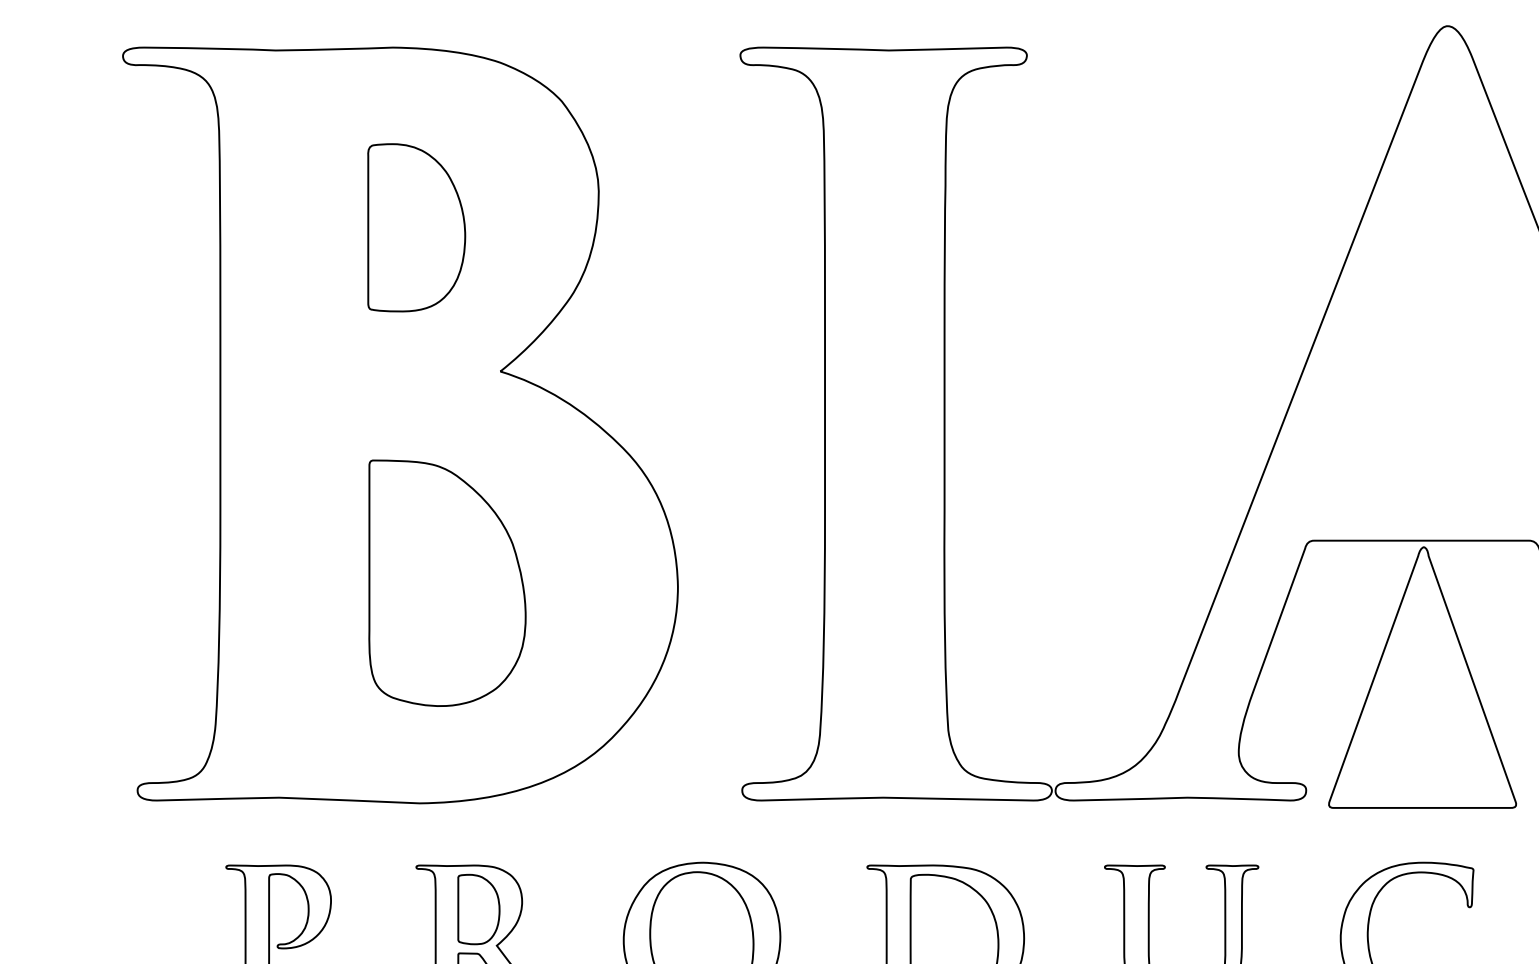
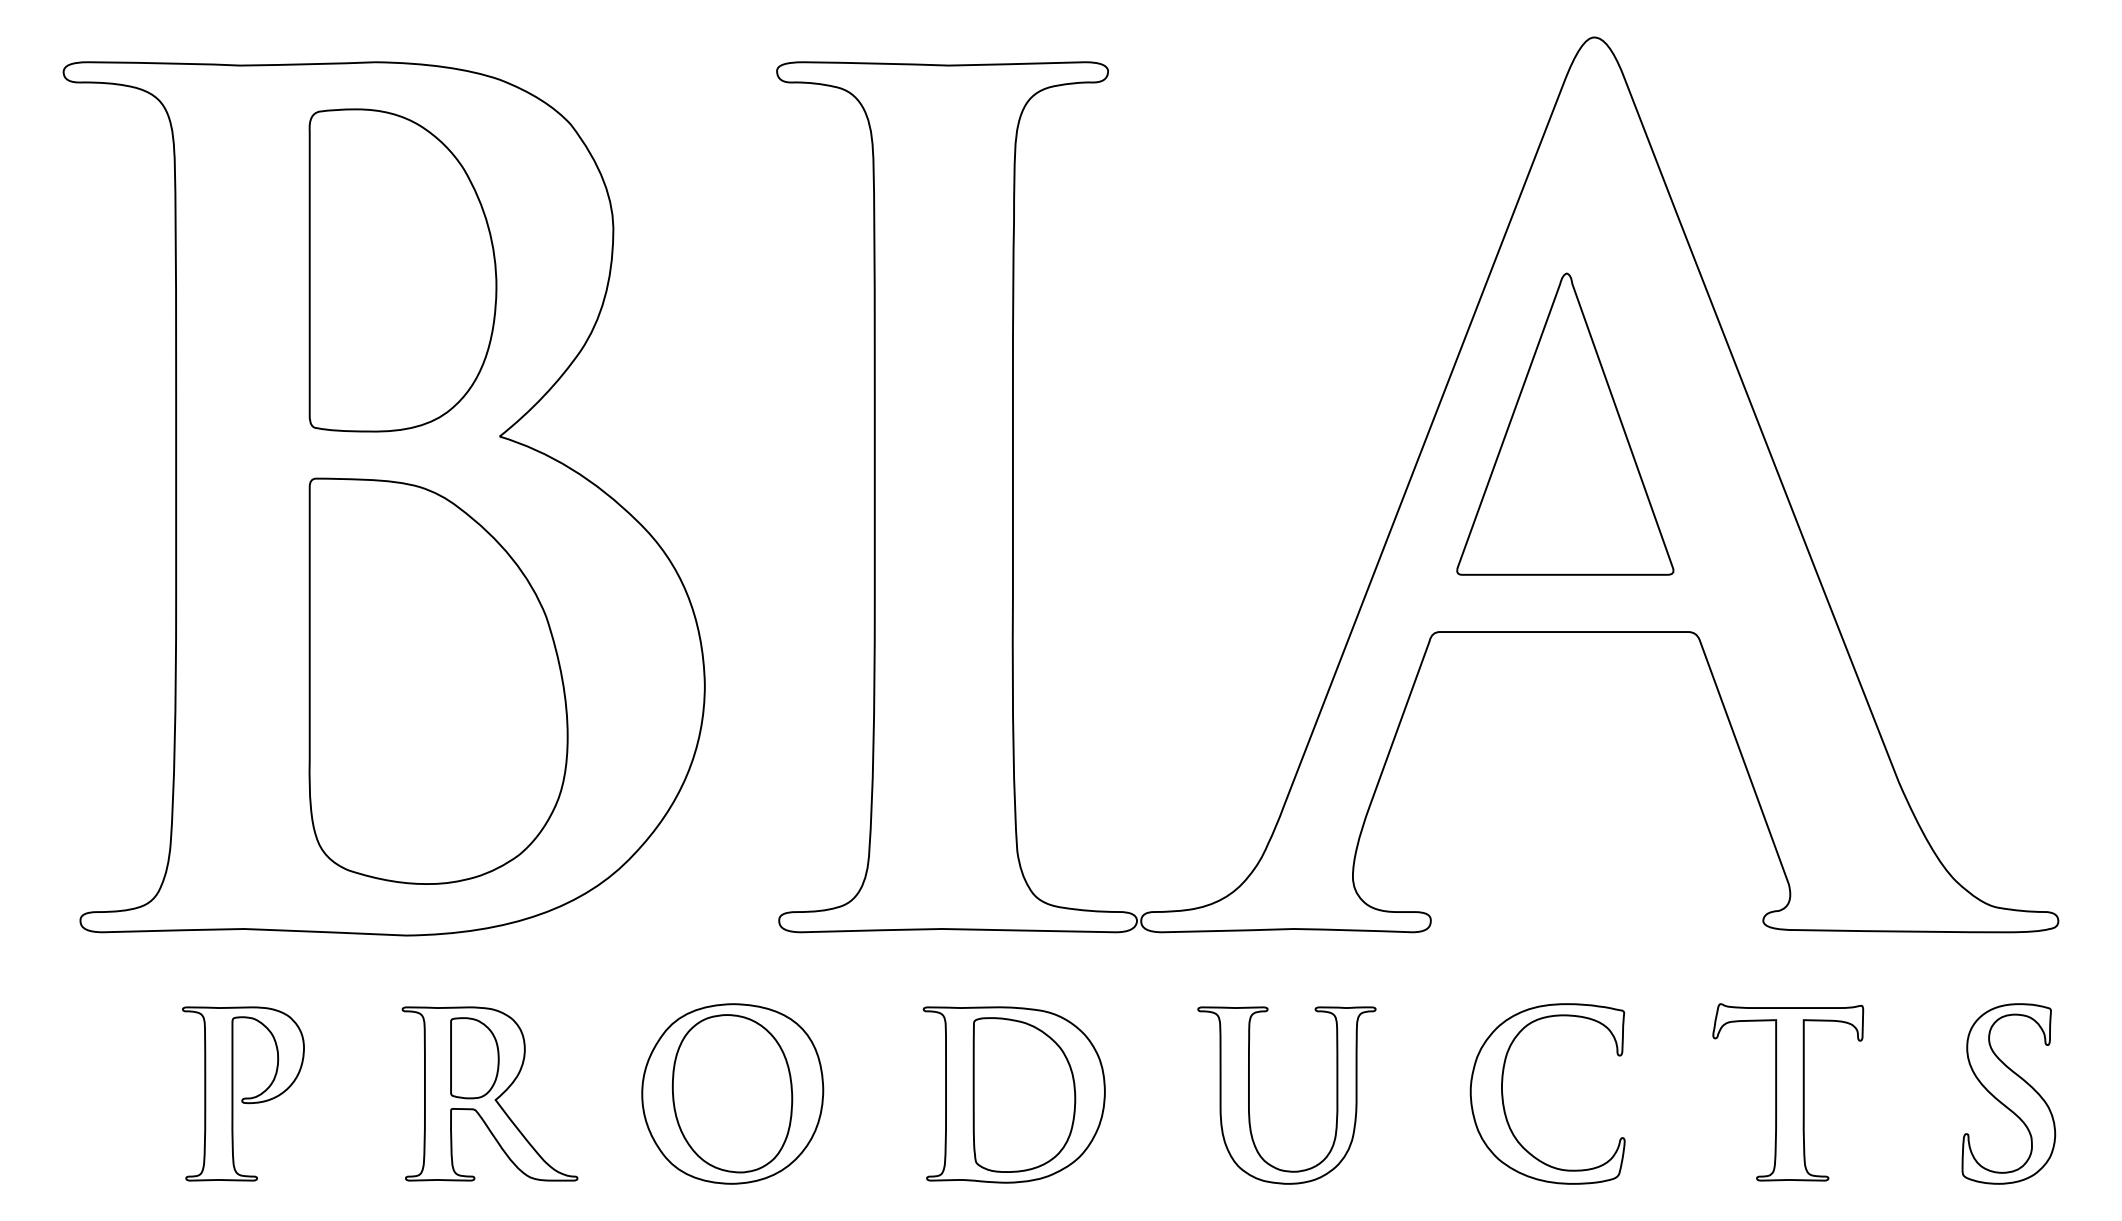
part: (416, 227) -> (402, 270), size x1.67
part: (447, 582) -> (438, 680), size x1.43
part: (1422, 676) -> (1565, 423), moved

